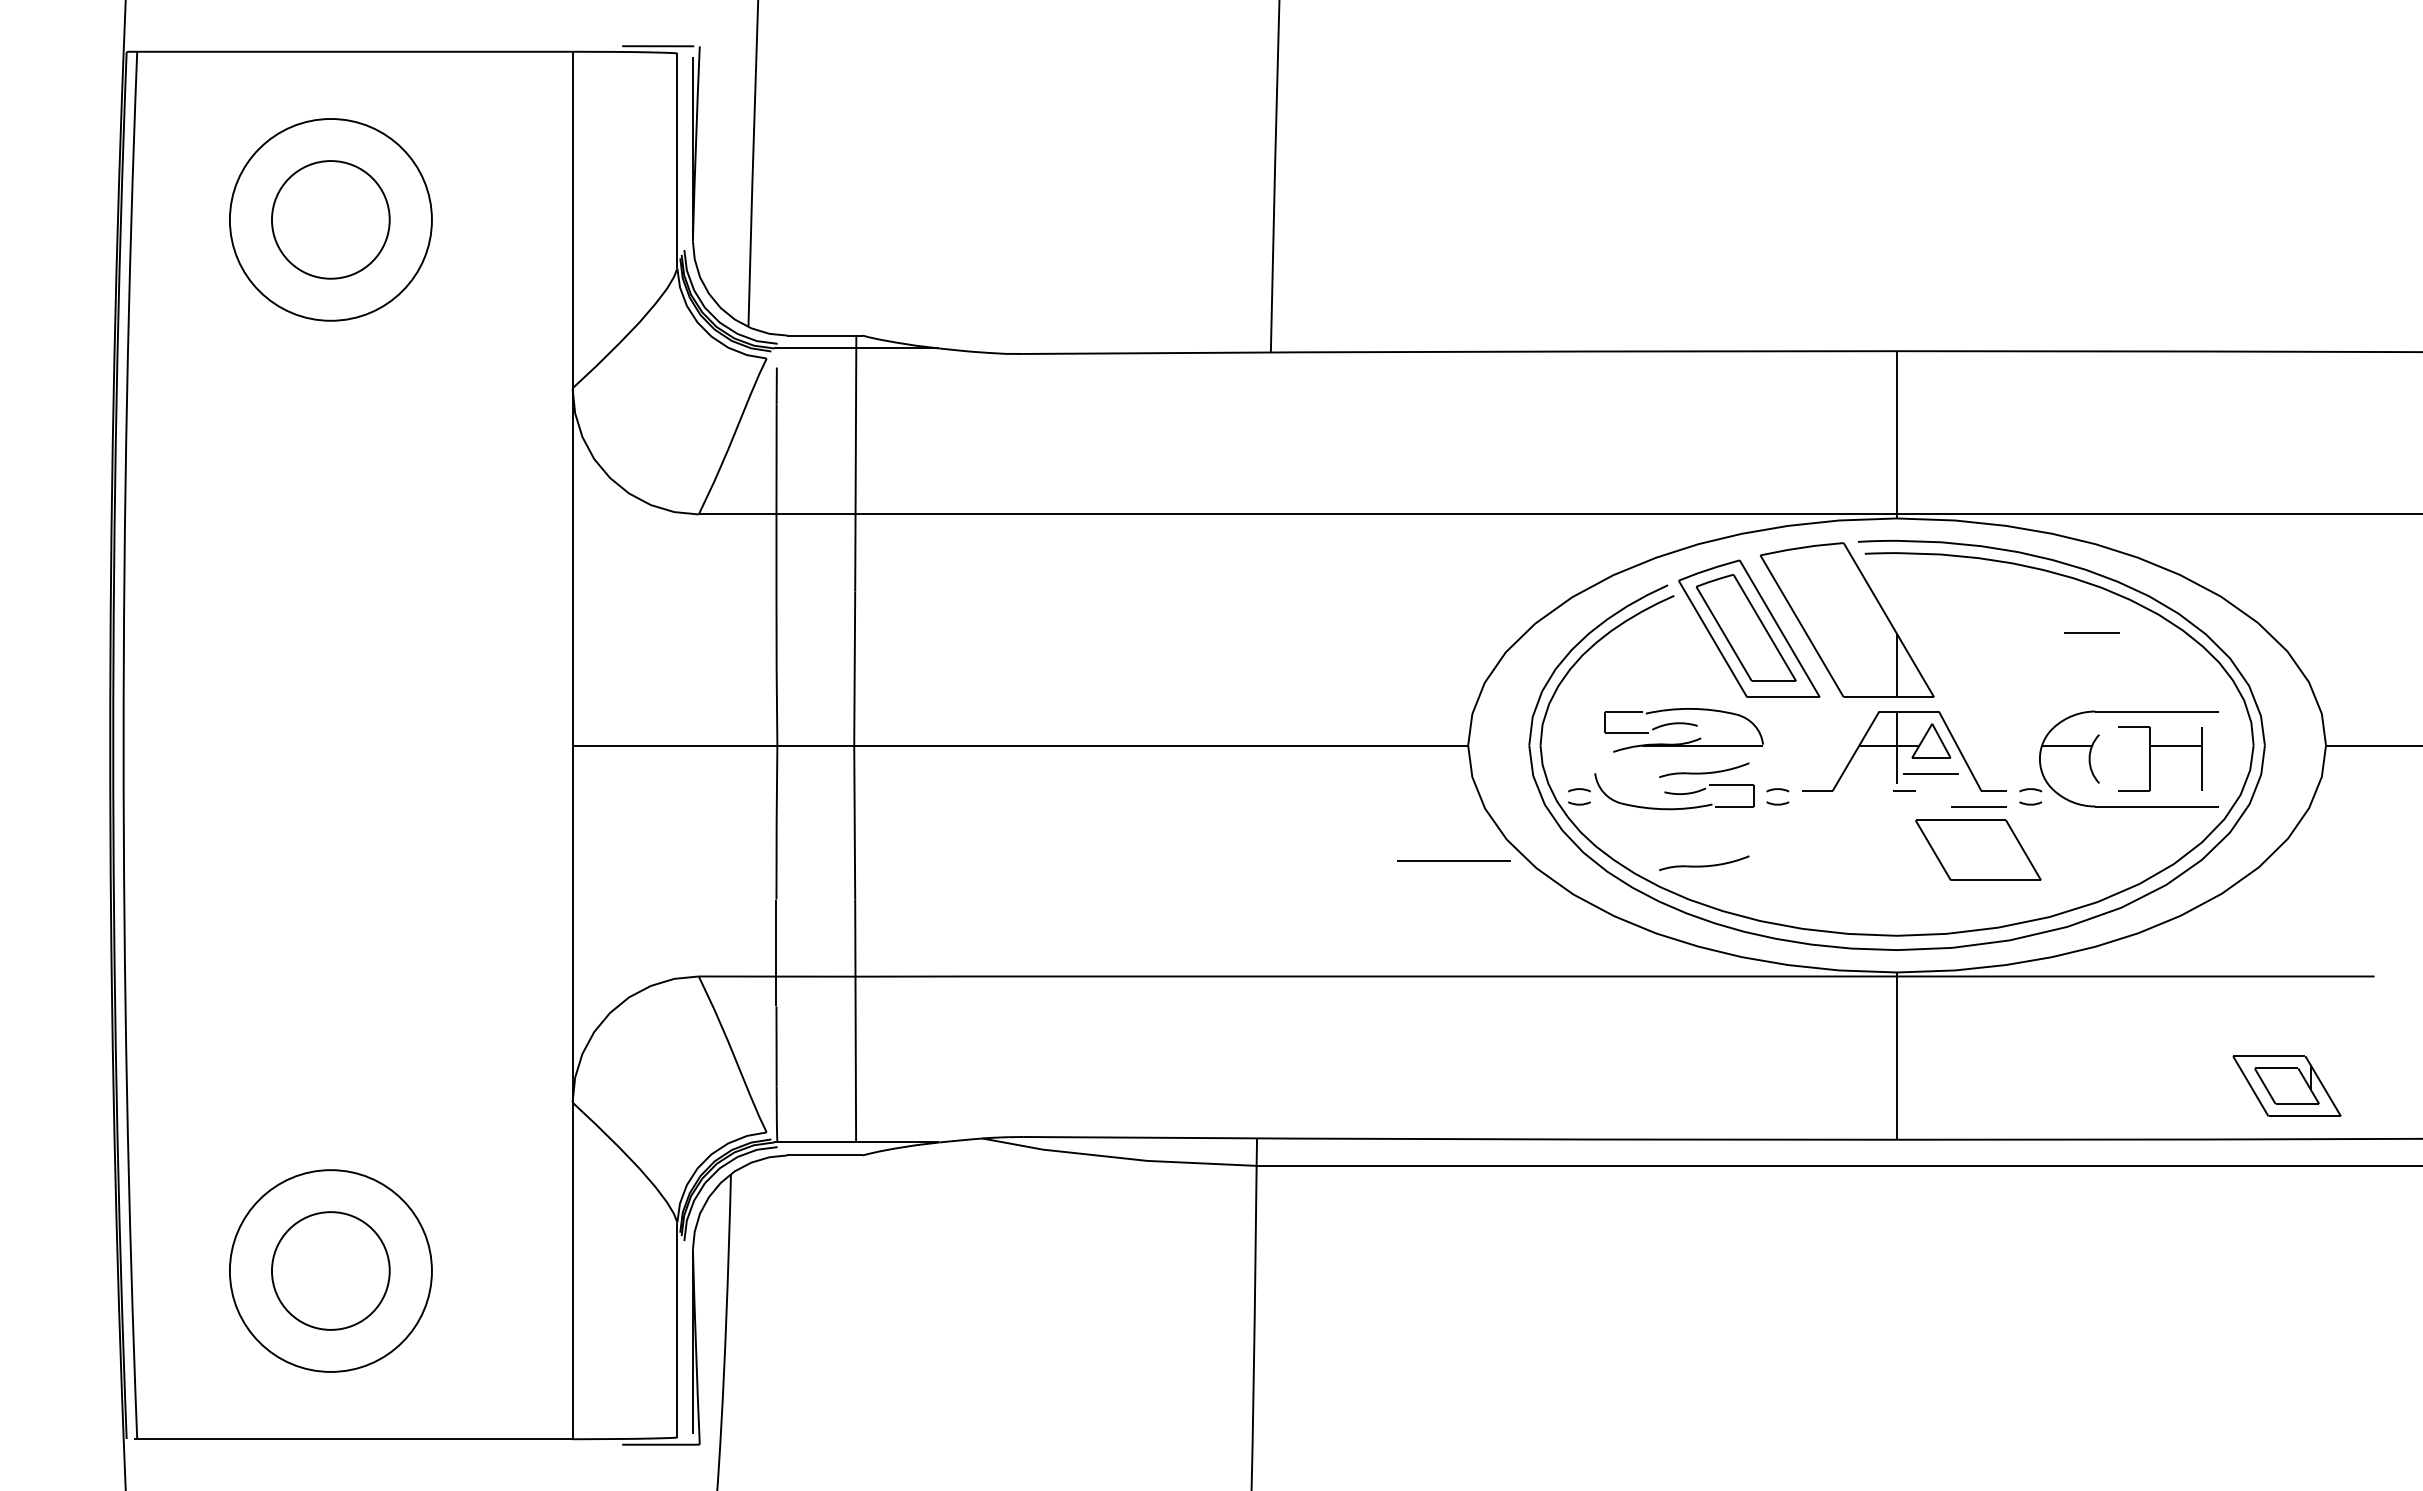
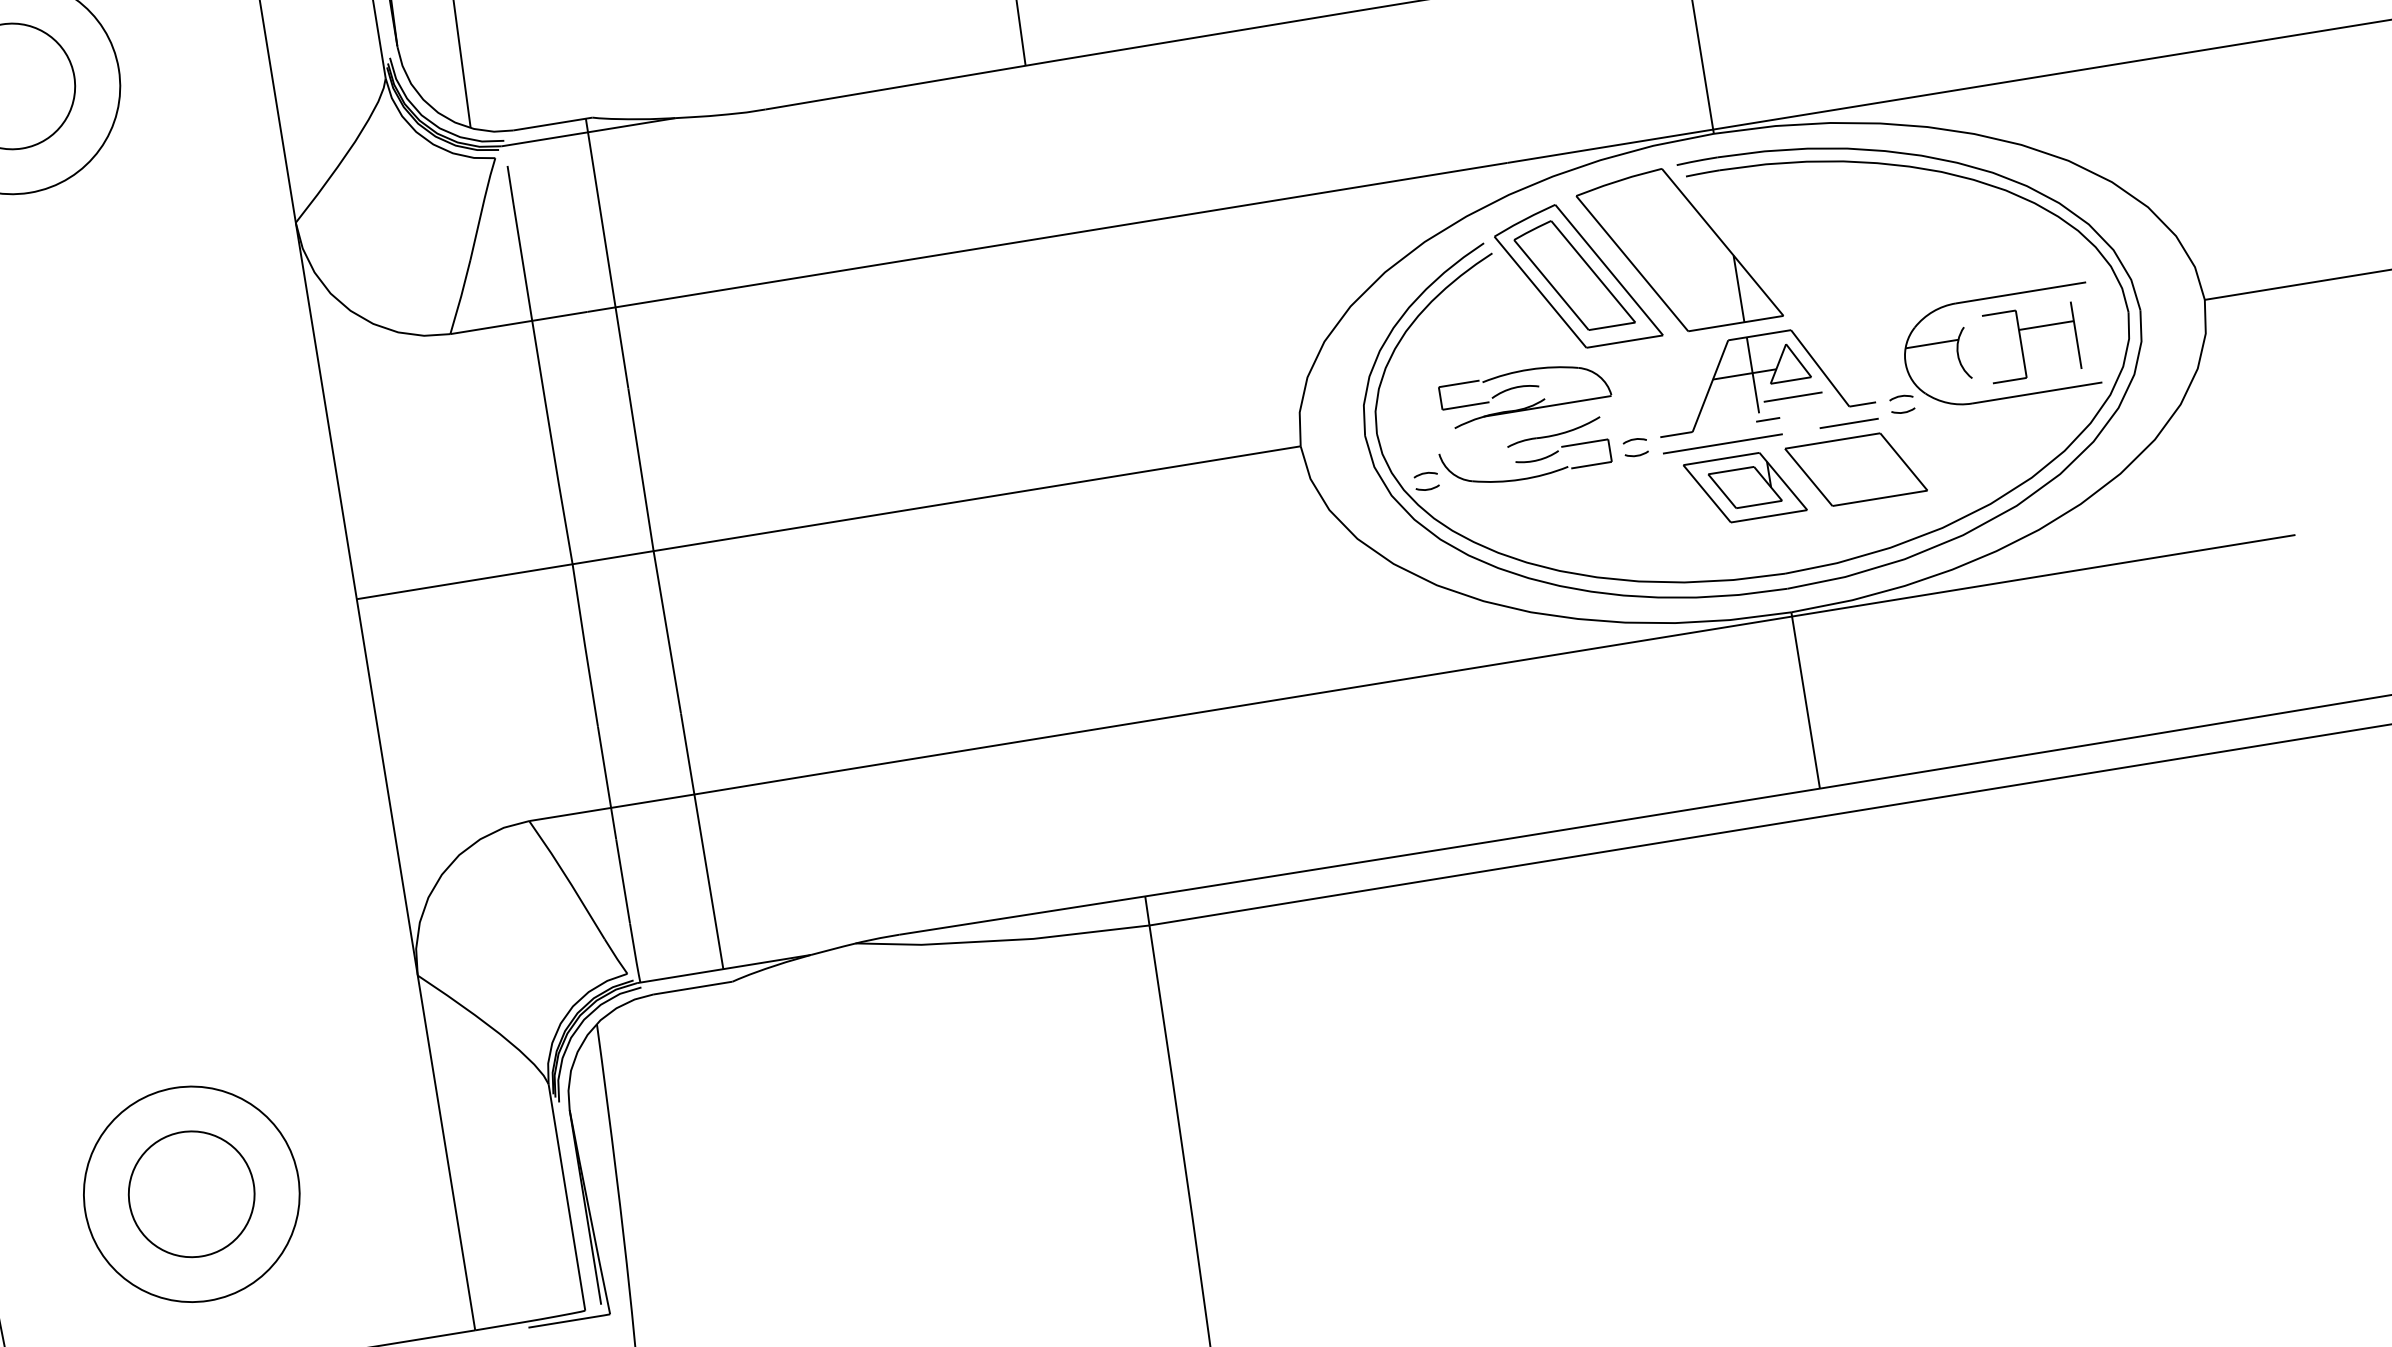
line: (2091, 632) -> (1938, 220), removed
line: (1453, 860) -> (1722, 443), moved
part: (1704, 863) -> (1569, 530), removed
part: (2286, 1085) -> (1744, 486), moved

